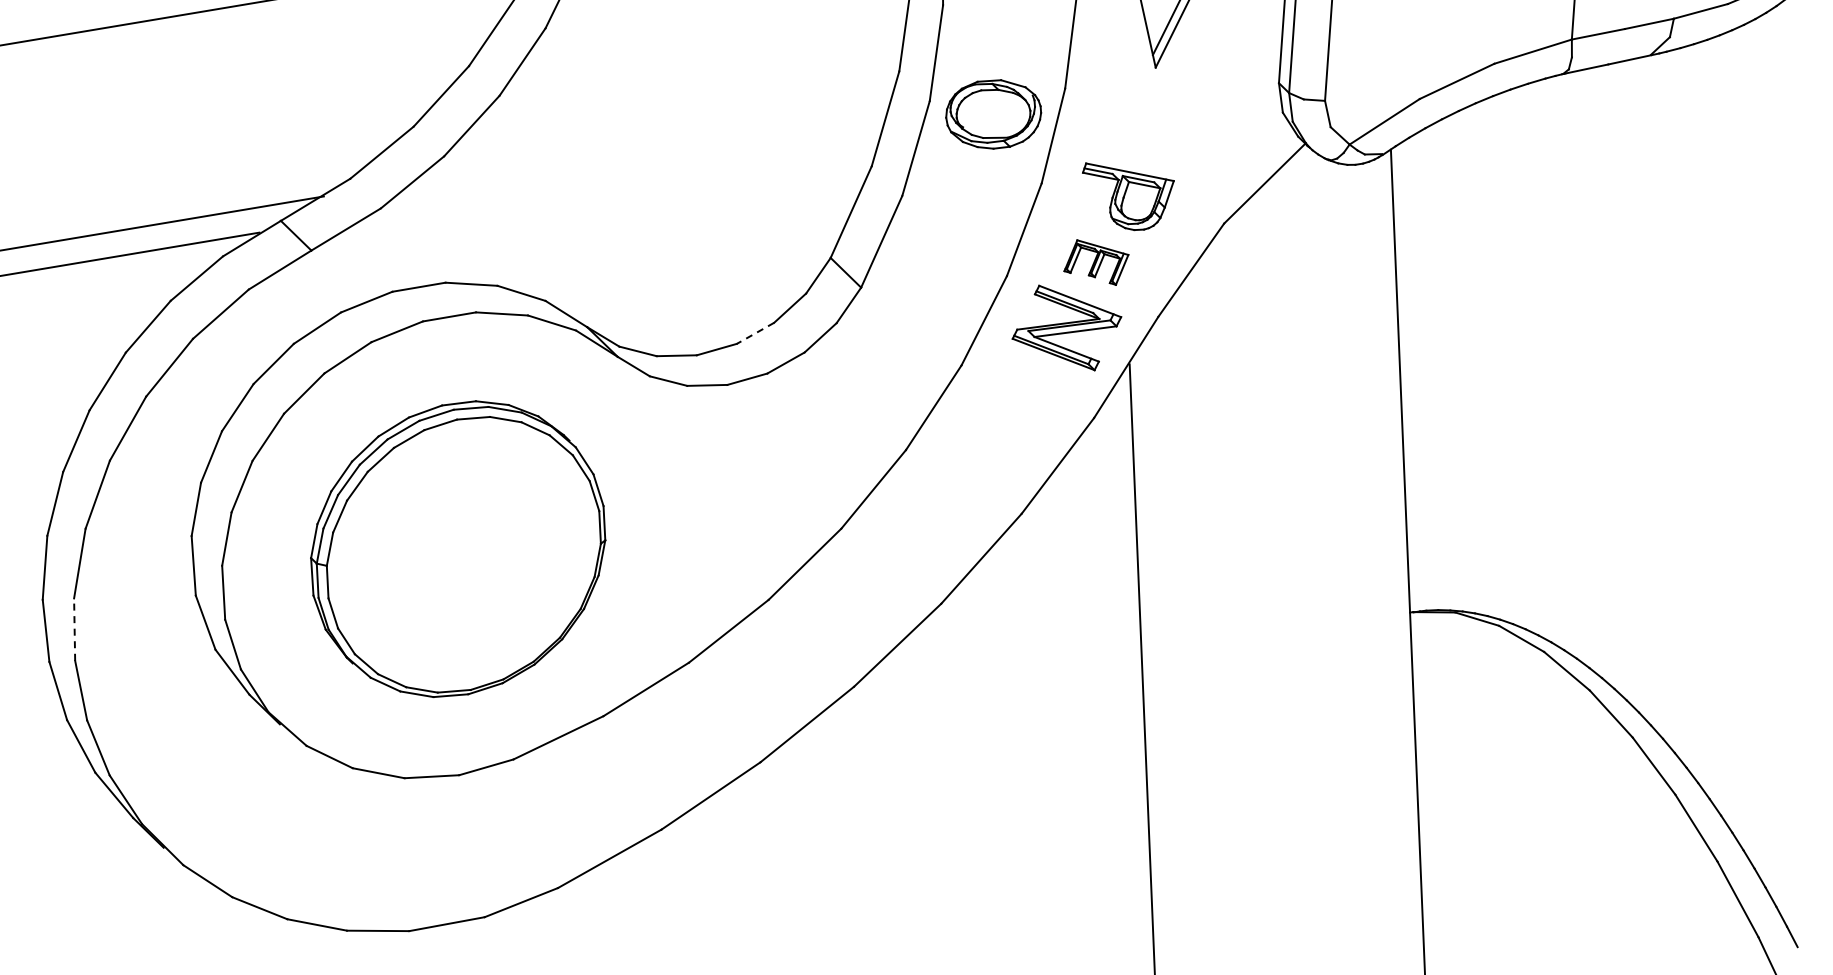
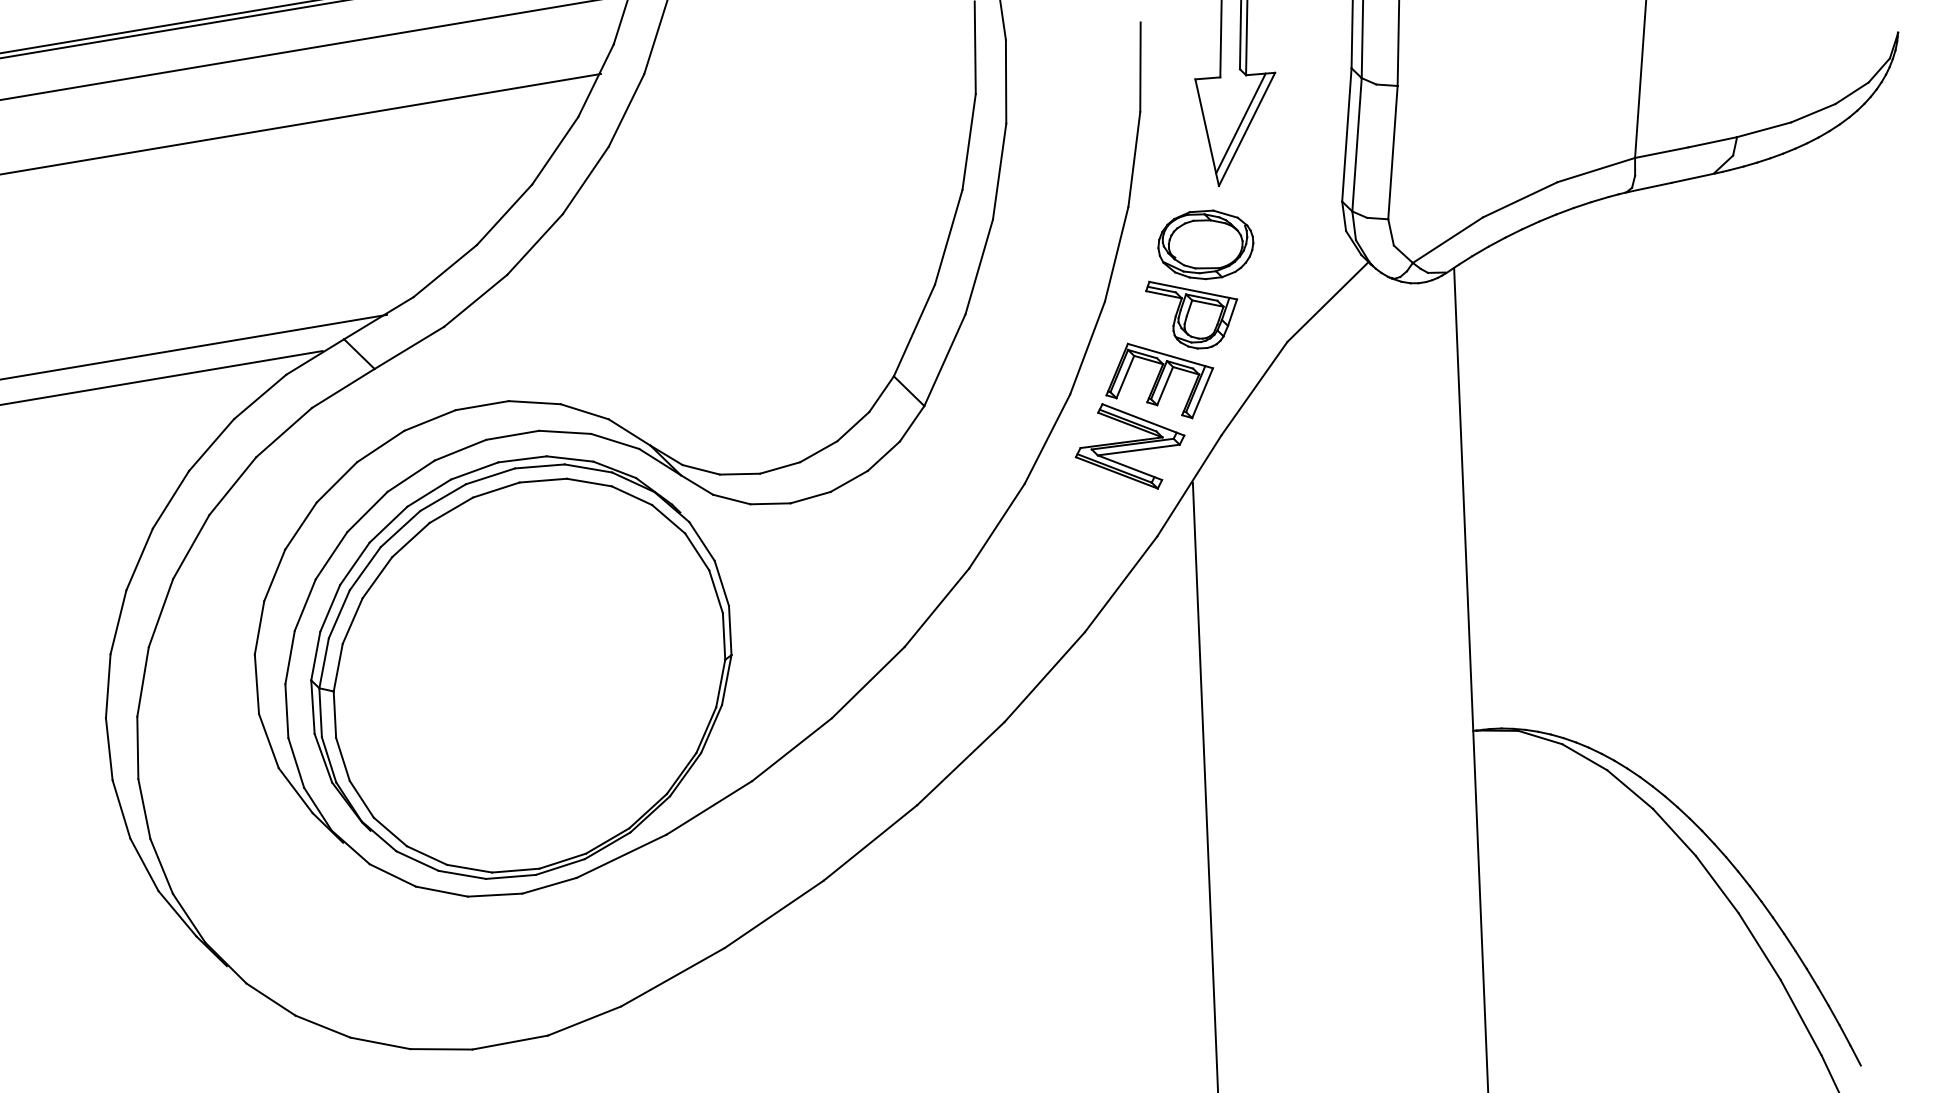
part: (993, 114) -> (1205, 244), moved
part: (1096, 262) -> (1159, 380), size x1.67
line: (755, 334) -> (818, 452), dashed -> solid
part: (458, 549) -> (521, 667), size x1.43
line: (74, 629) -> (137, 747), dashed -> solid

